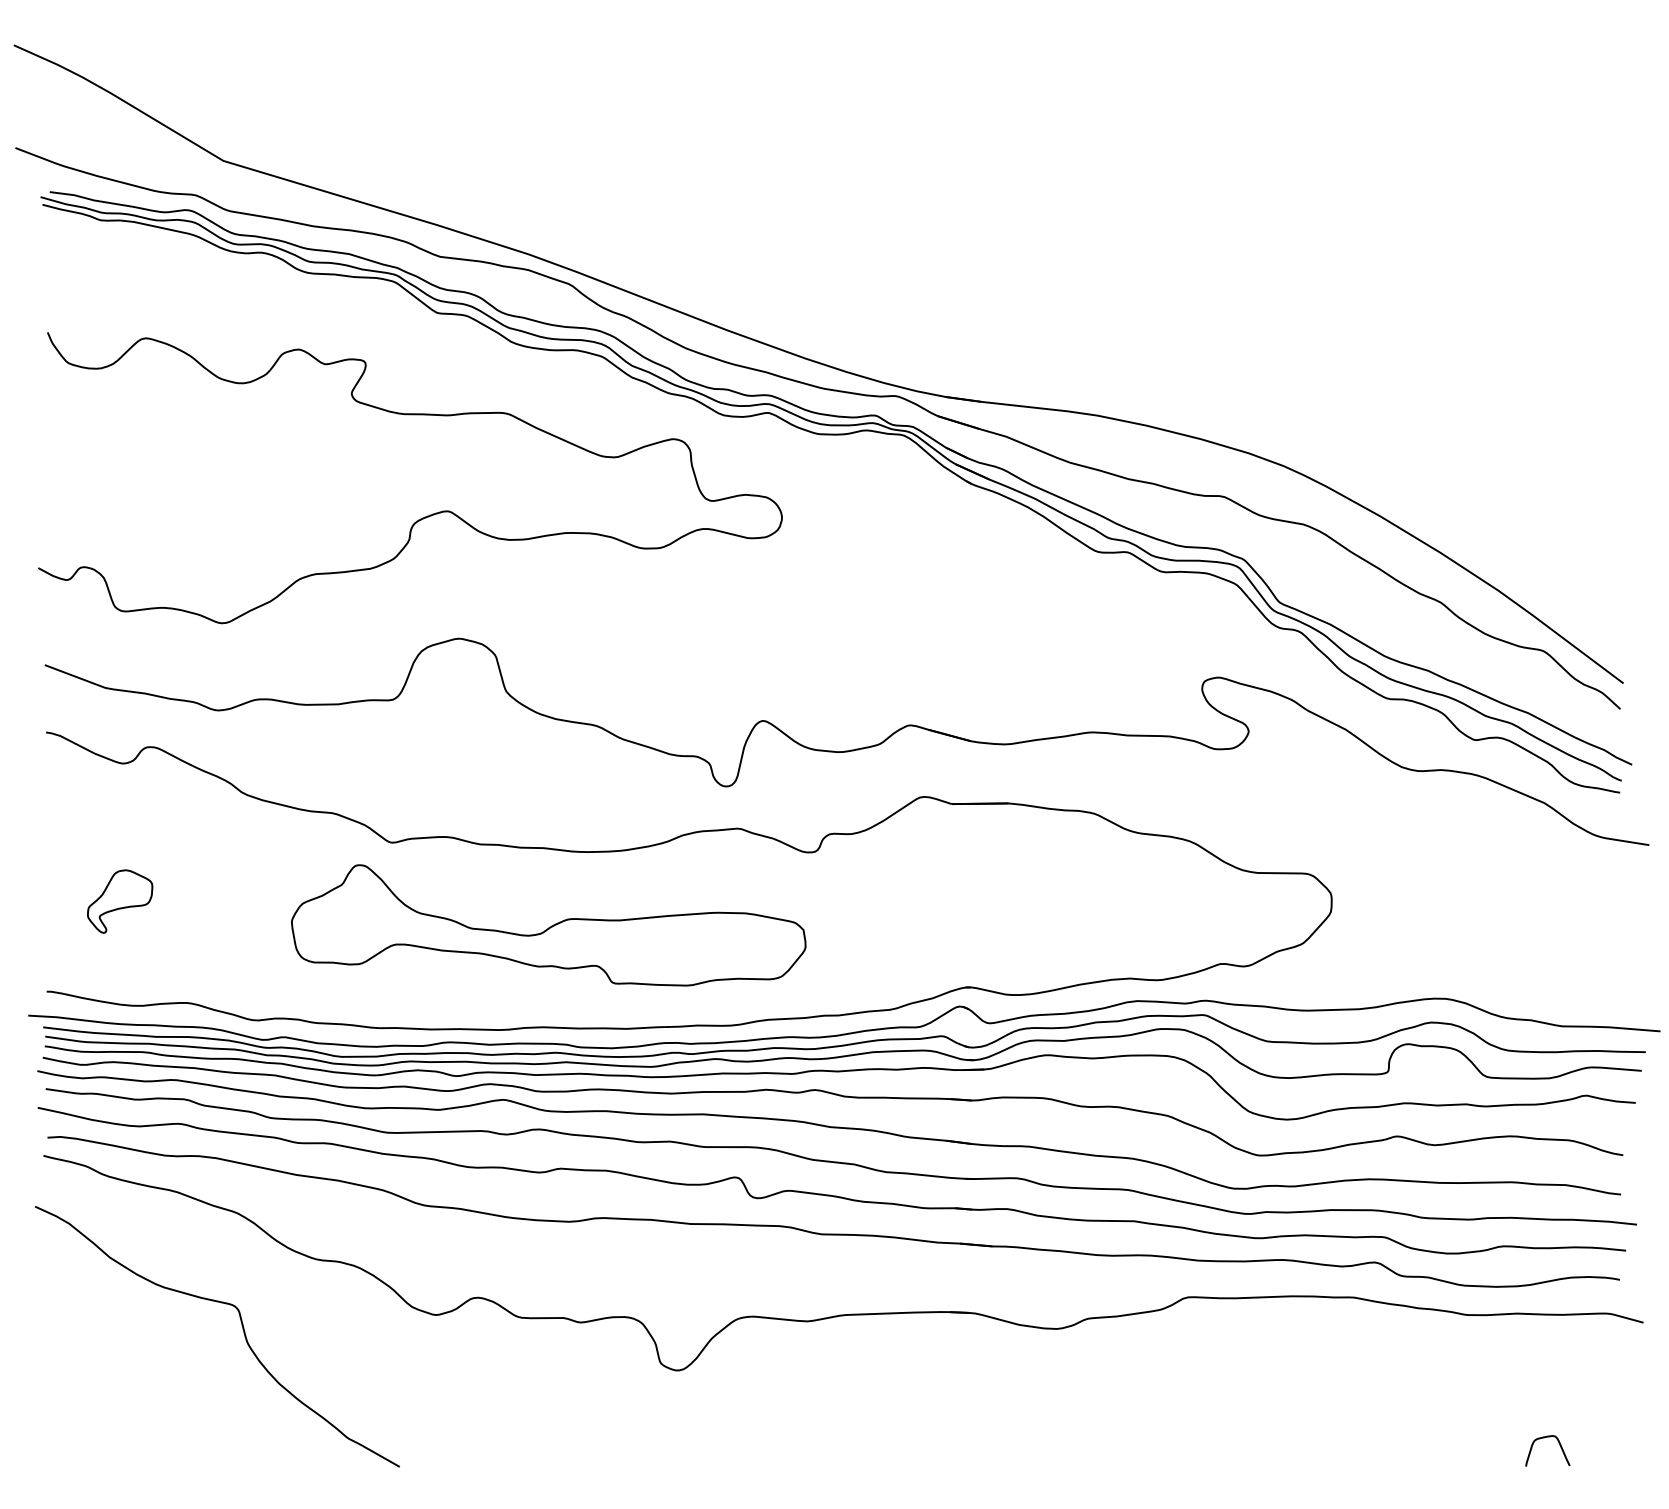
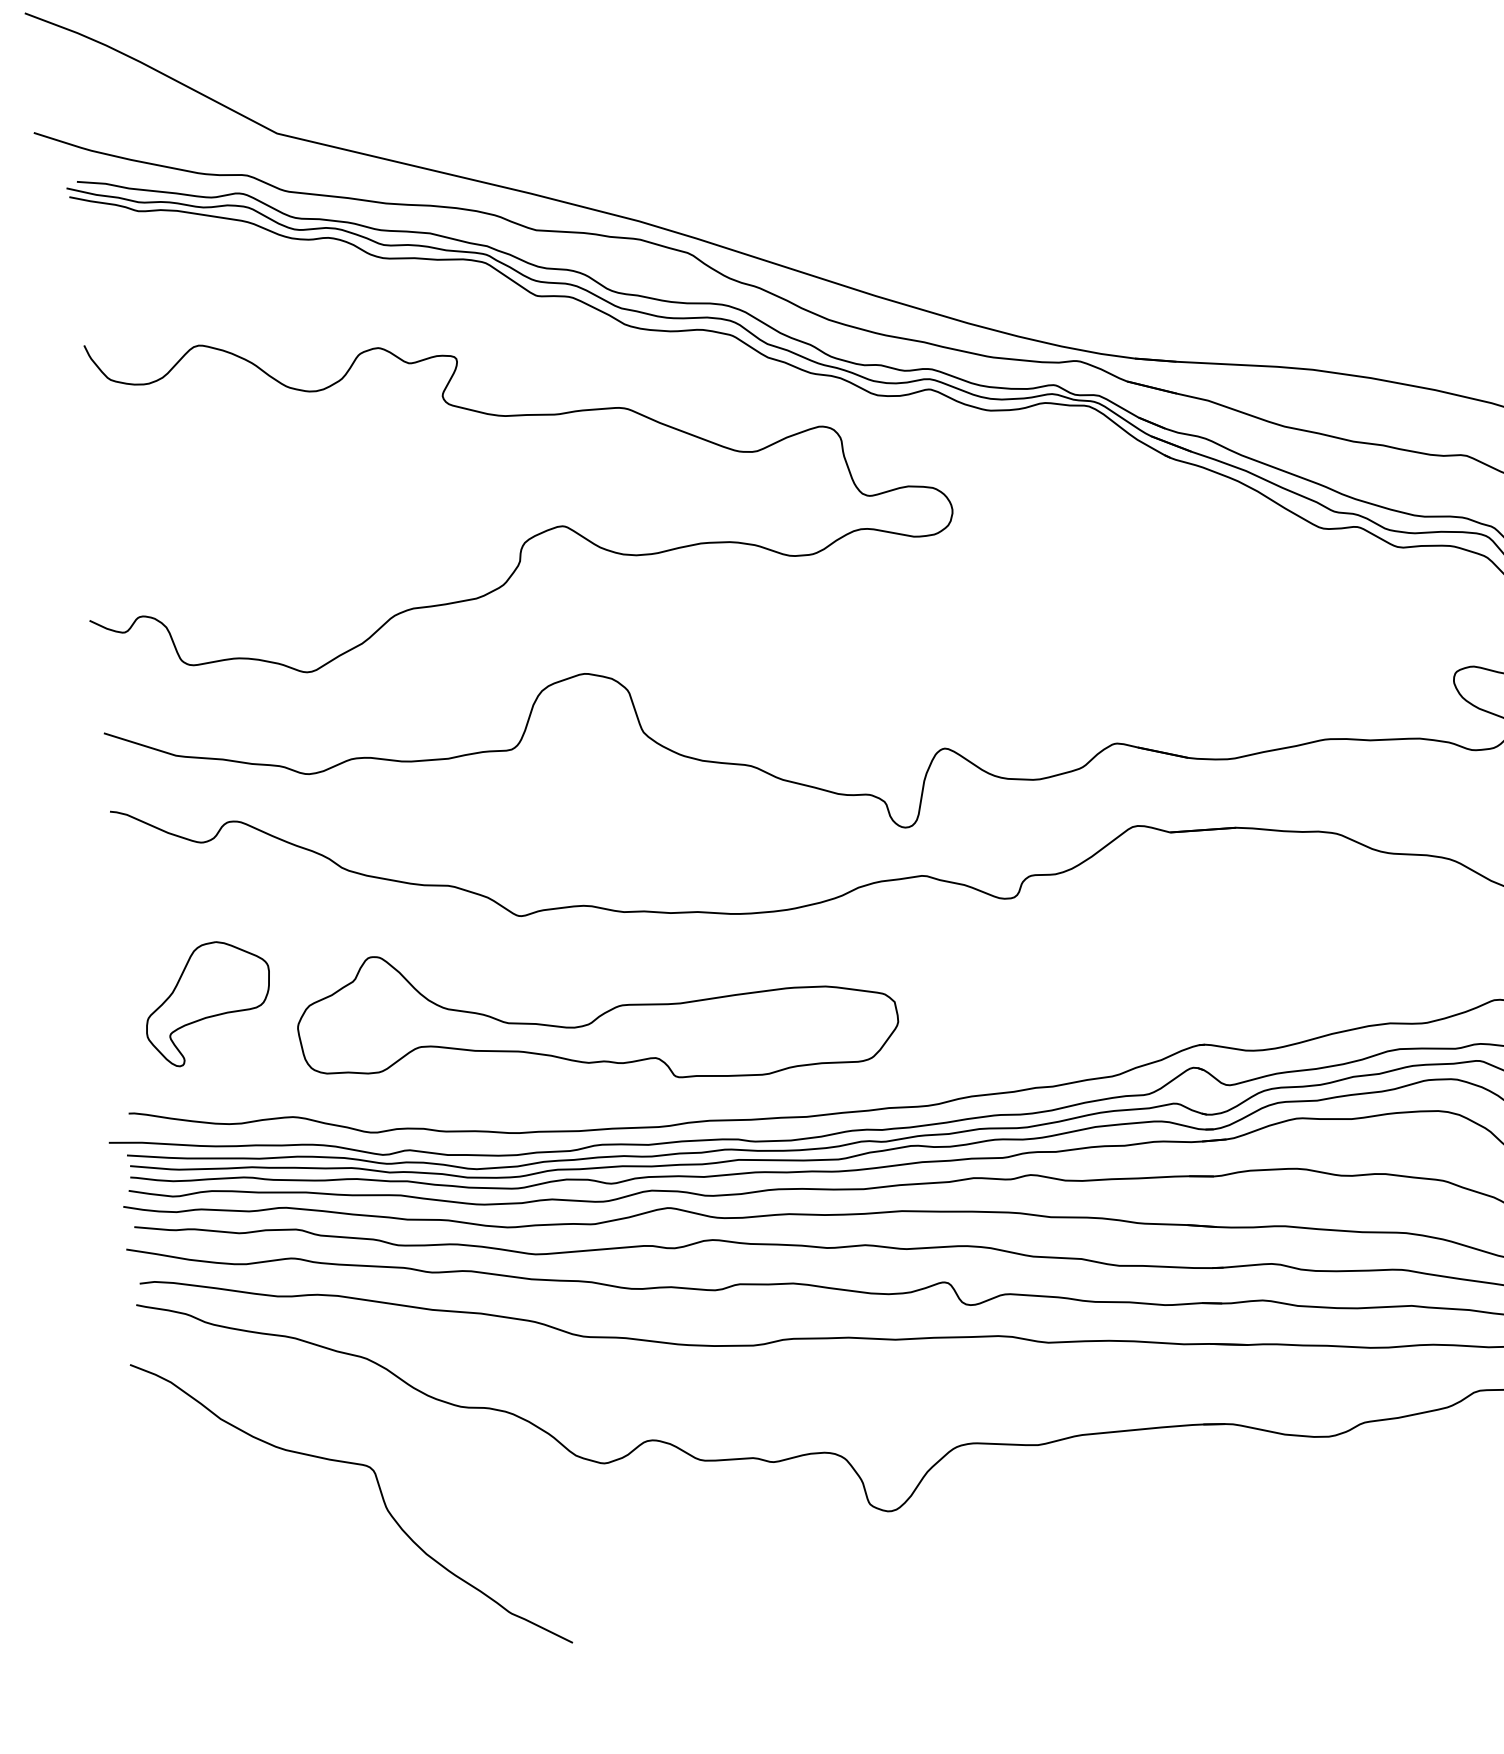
part: (119, 901) -> (207, 1003), size x1.67
part: (548, 925) -> (597, 1014), moved

